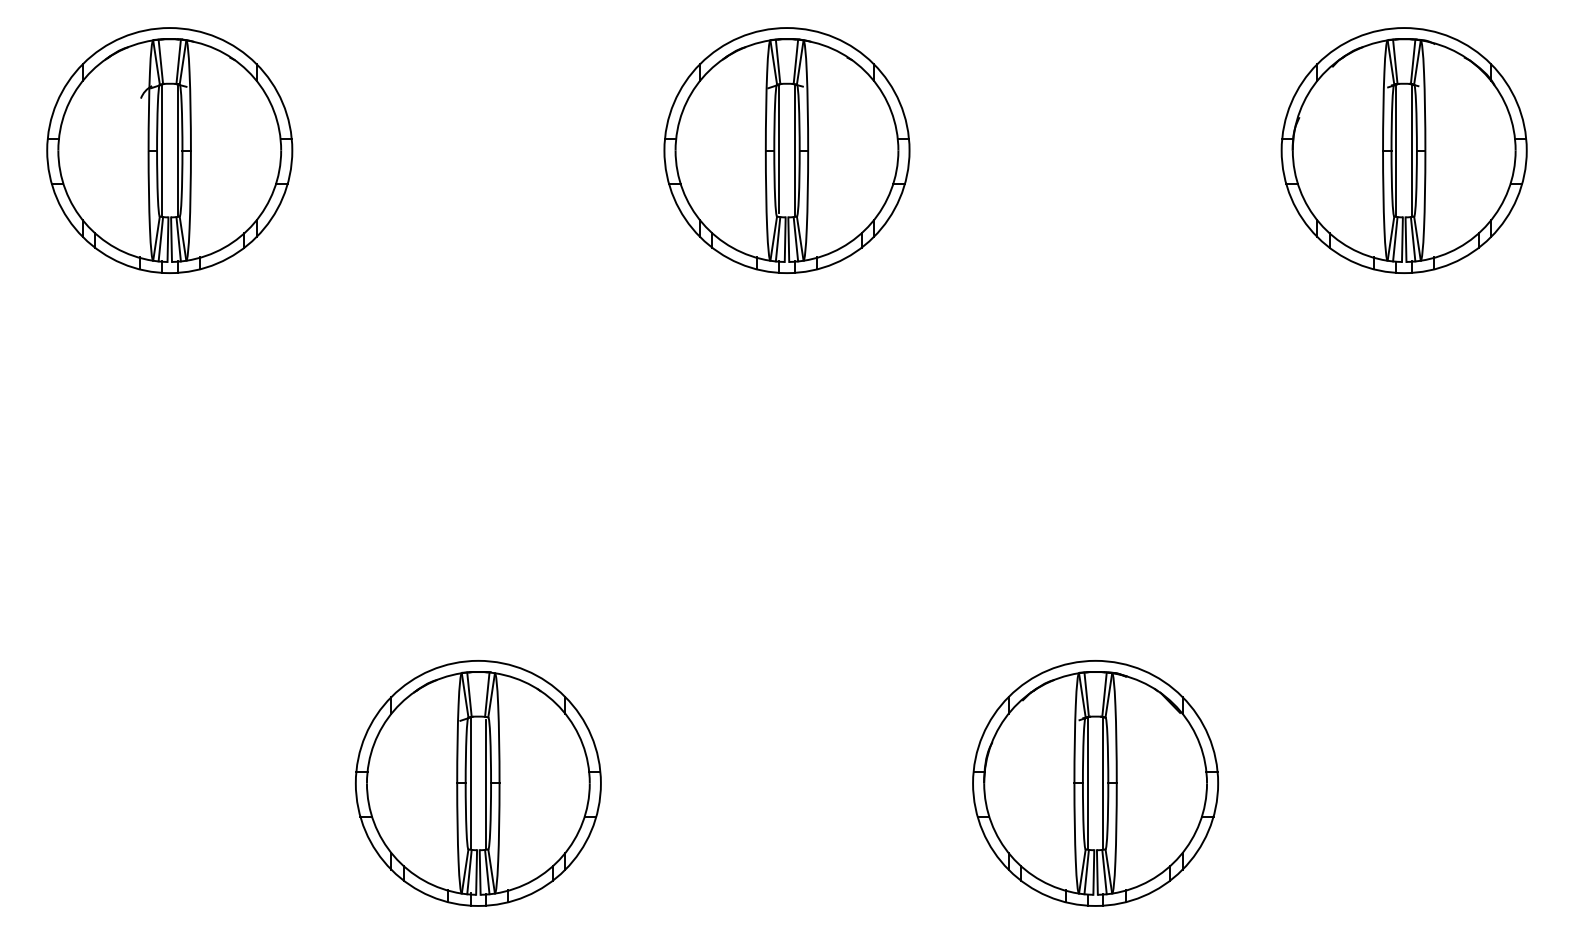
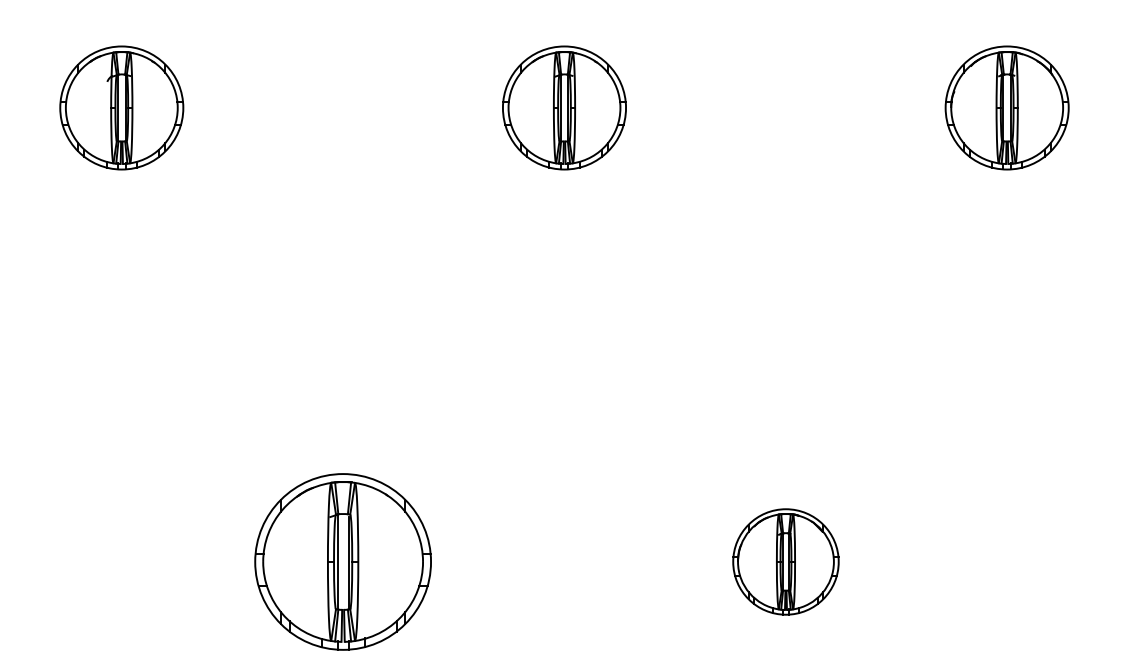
part: (169, 150) -> (121, 107), size x0.7
part: (786, 150) -> (564, 107), size x0.7
part: (1403, 150) -> (1006, 107), size x0.7
part: (1095, 783) -> (785, 562), size x0.6

